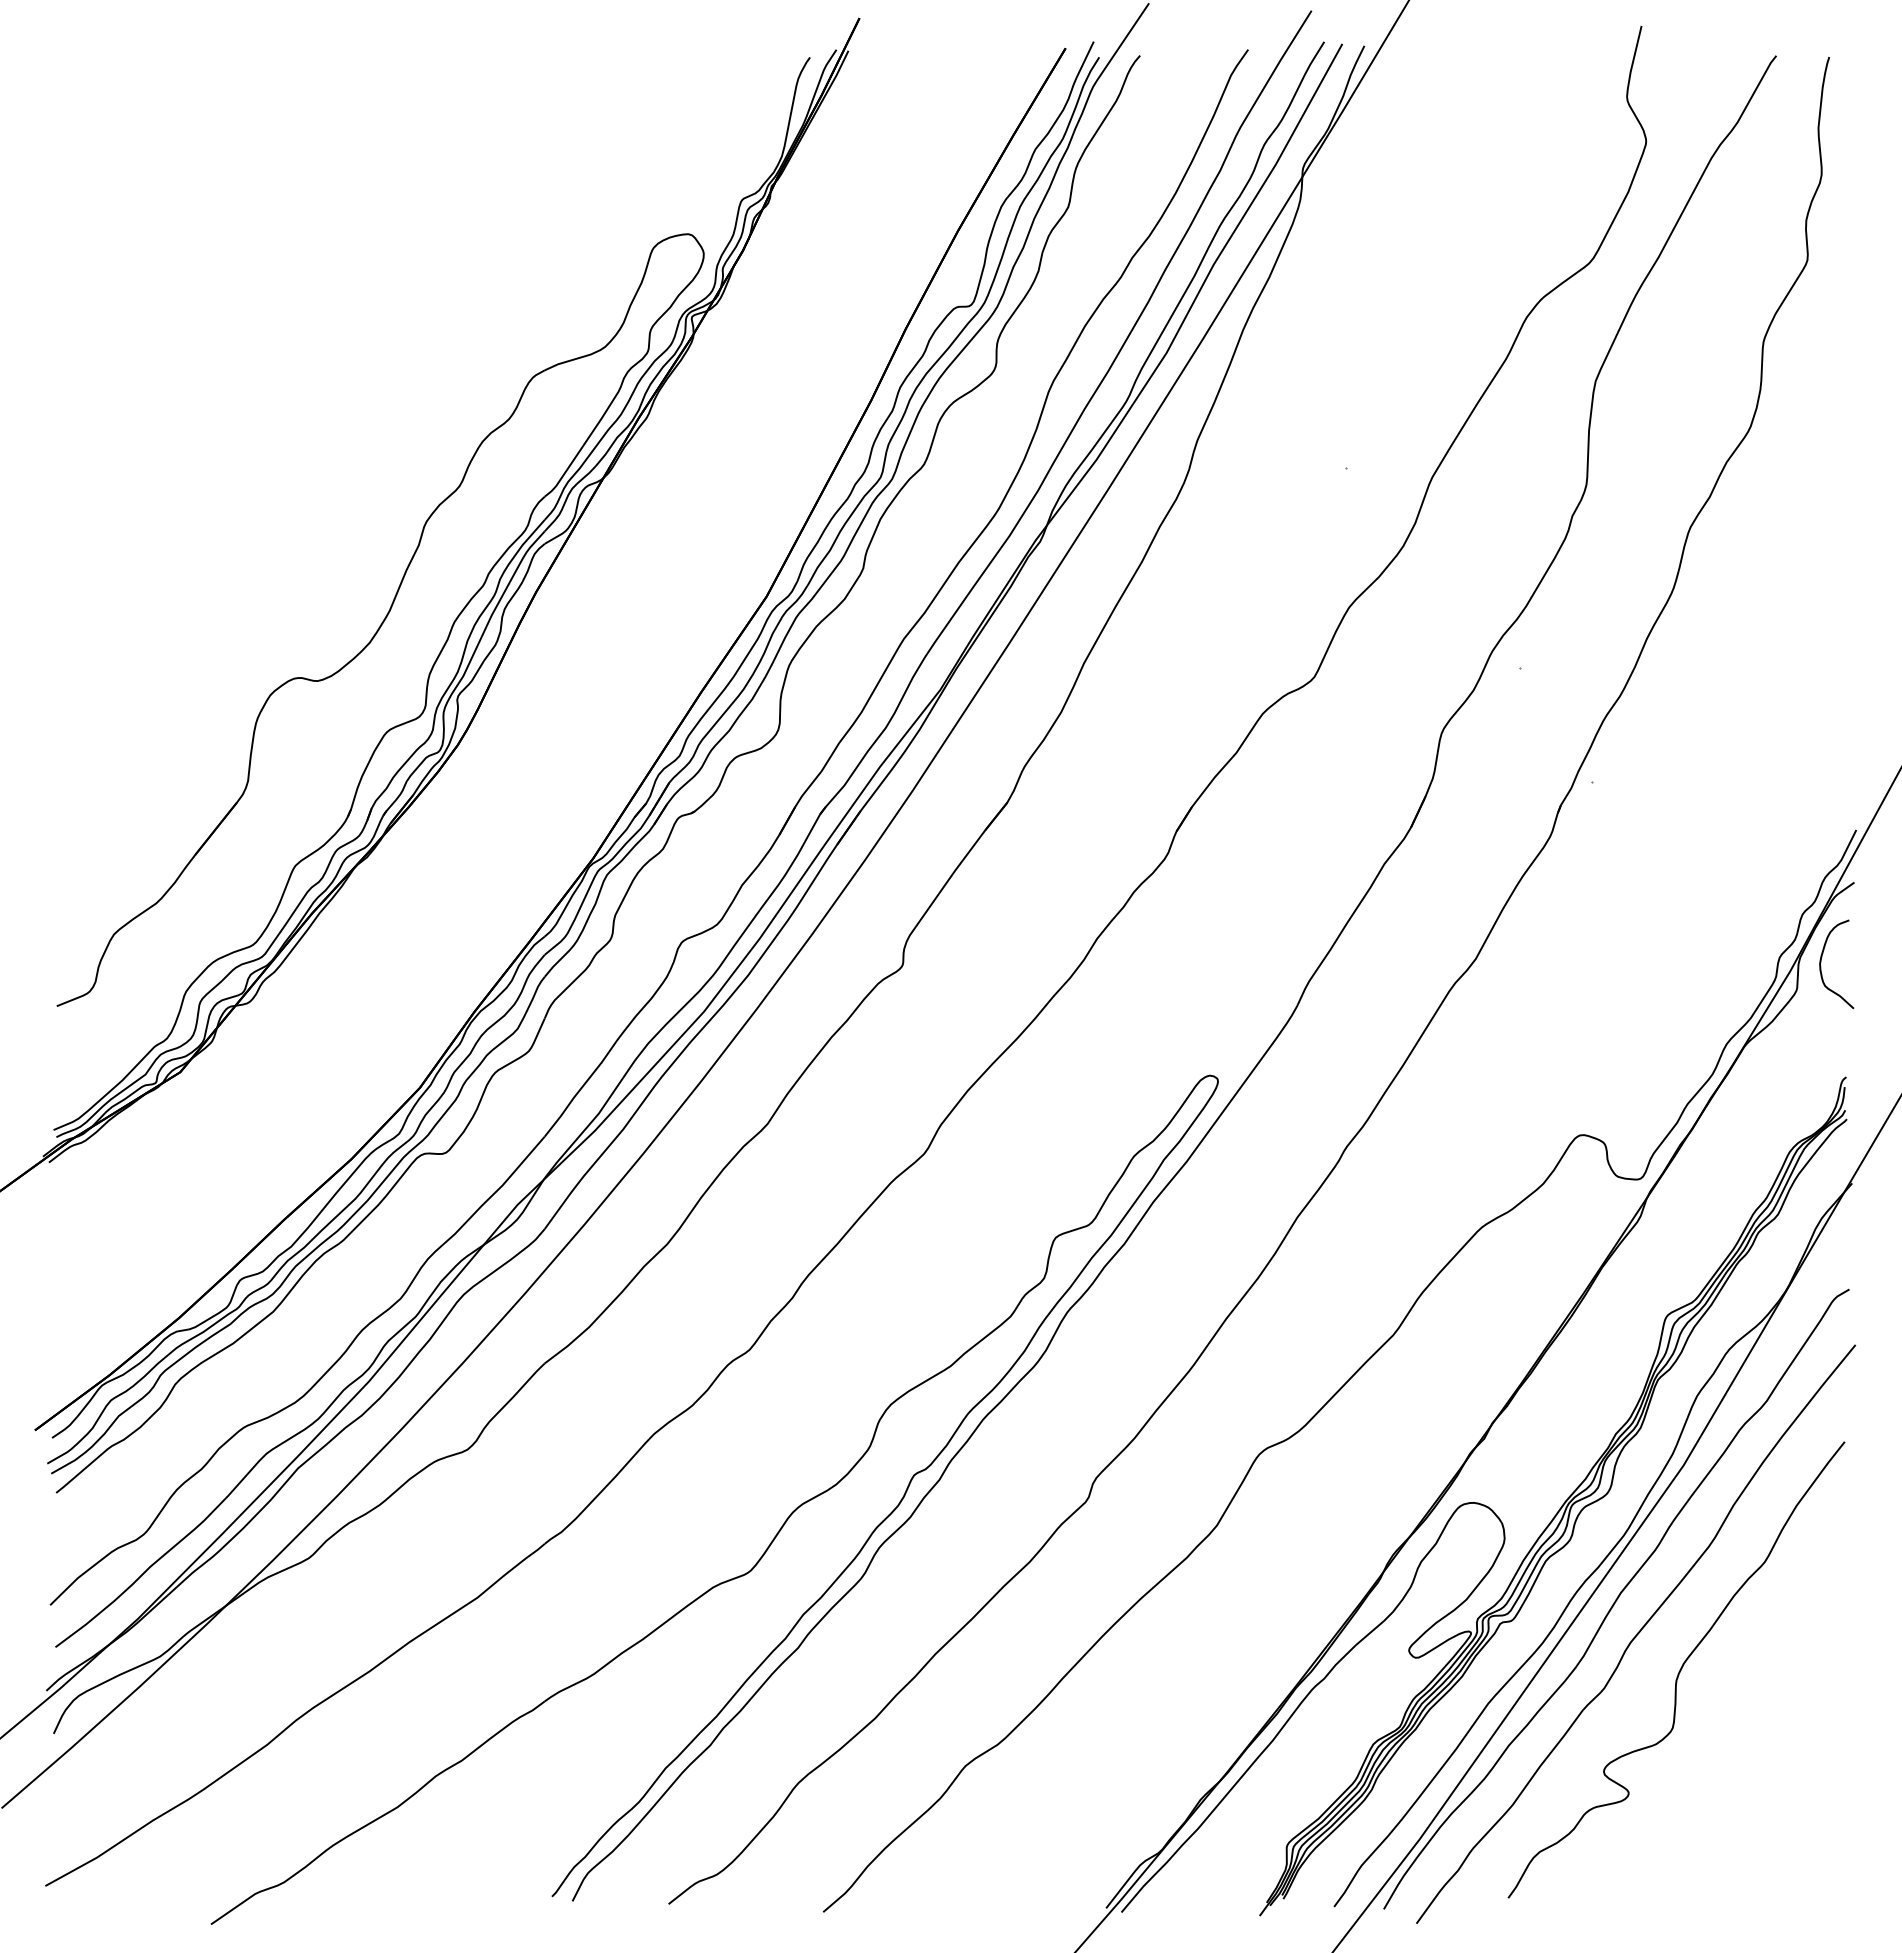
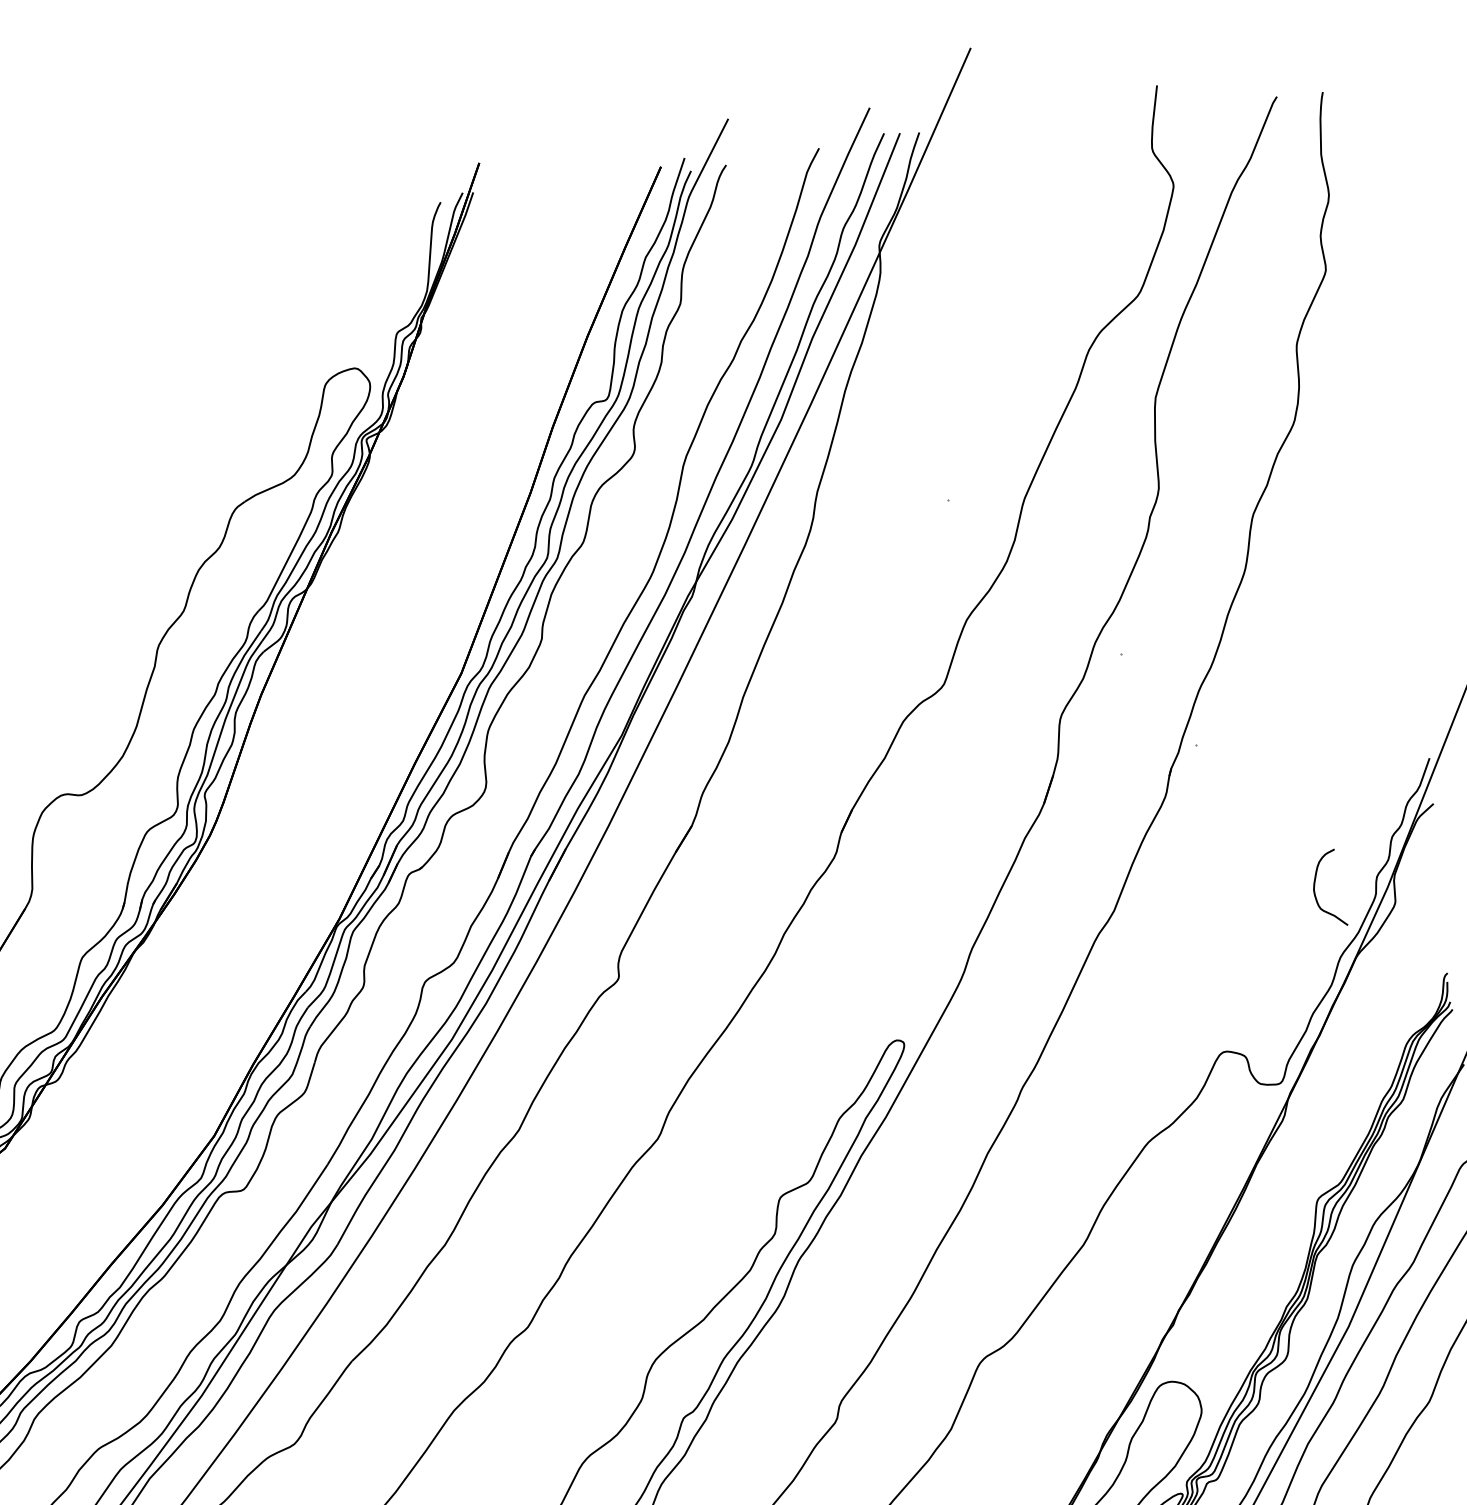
curve: (1821, 962) -> (1315, 888), moved

